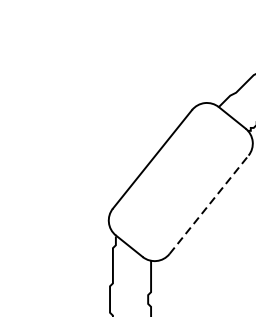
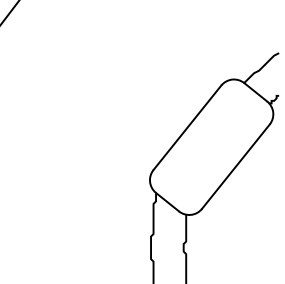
line: (209, 204) -> (236, 166), dashed -> solid

